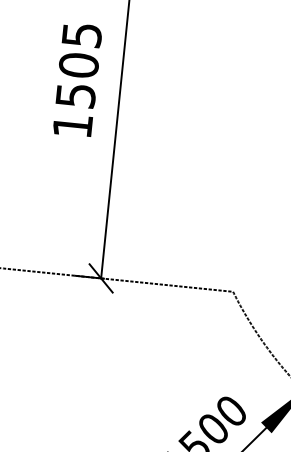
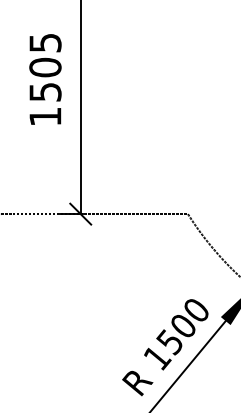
text: (77, 80) -> (45, 79), moved

